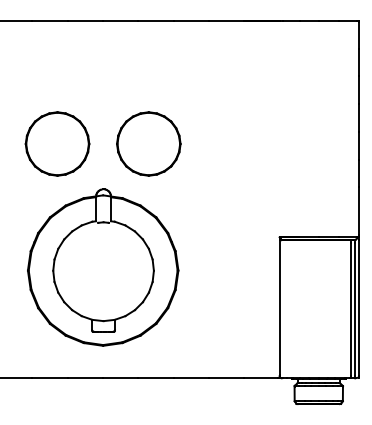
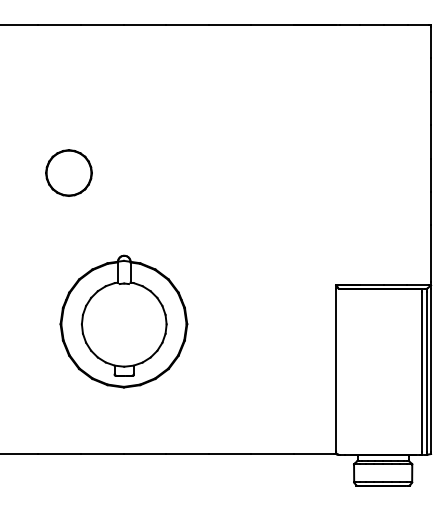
part: (57, 143) -> (68, 172), size x0.6
part: (148, 143) -> (178, 172), removed
part: (102, 267) -> (123, 321), size x0.7

